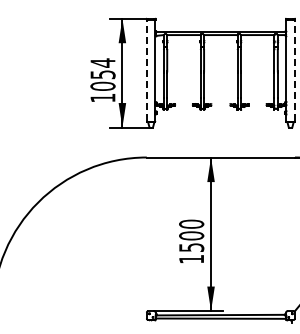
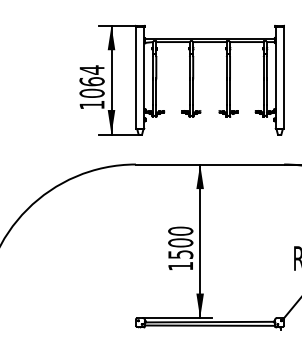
line: (147, 70) -> (136, 77), dashed -> solid
line: (294, 70) -> (283, 77), dashed -> solid
text: (102, 74) -> (91, 81), 1054 -> 1064

